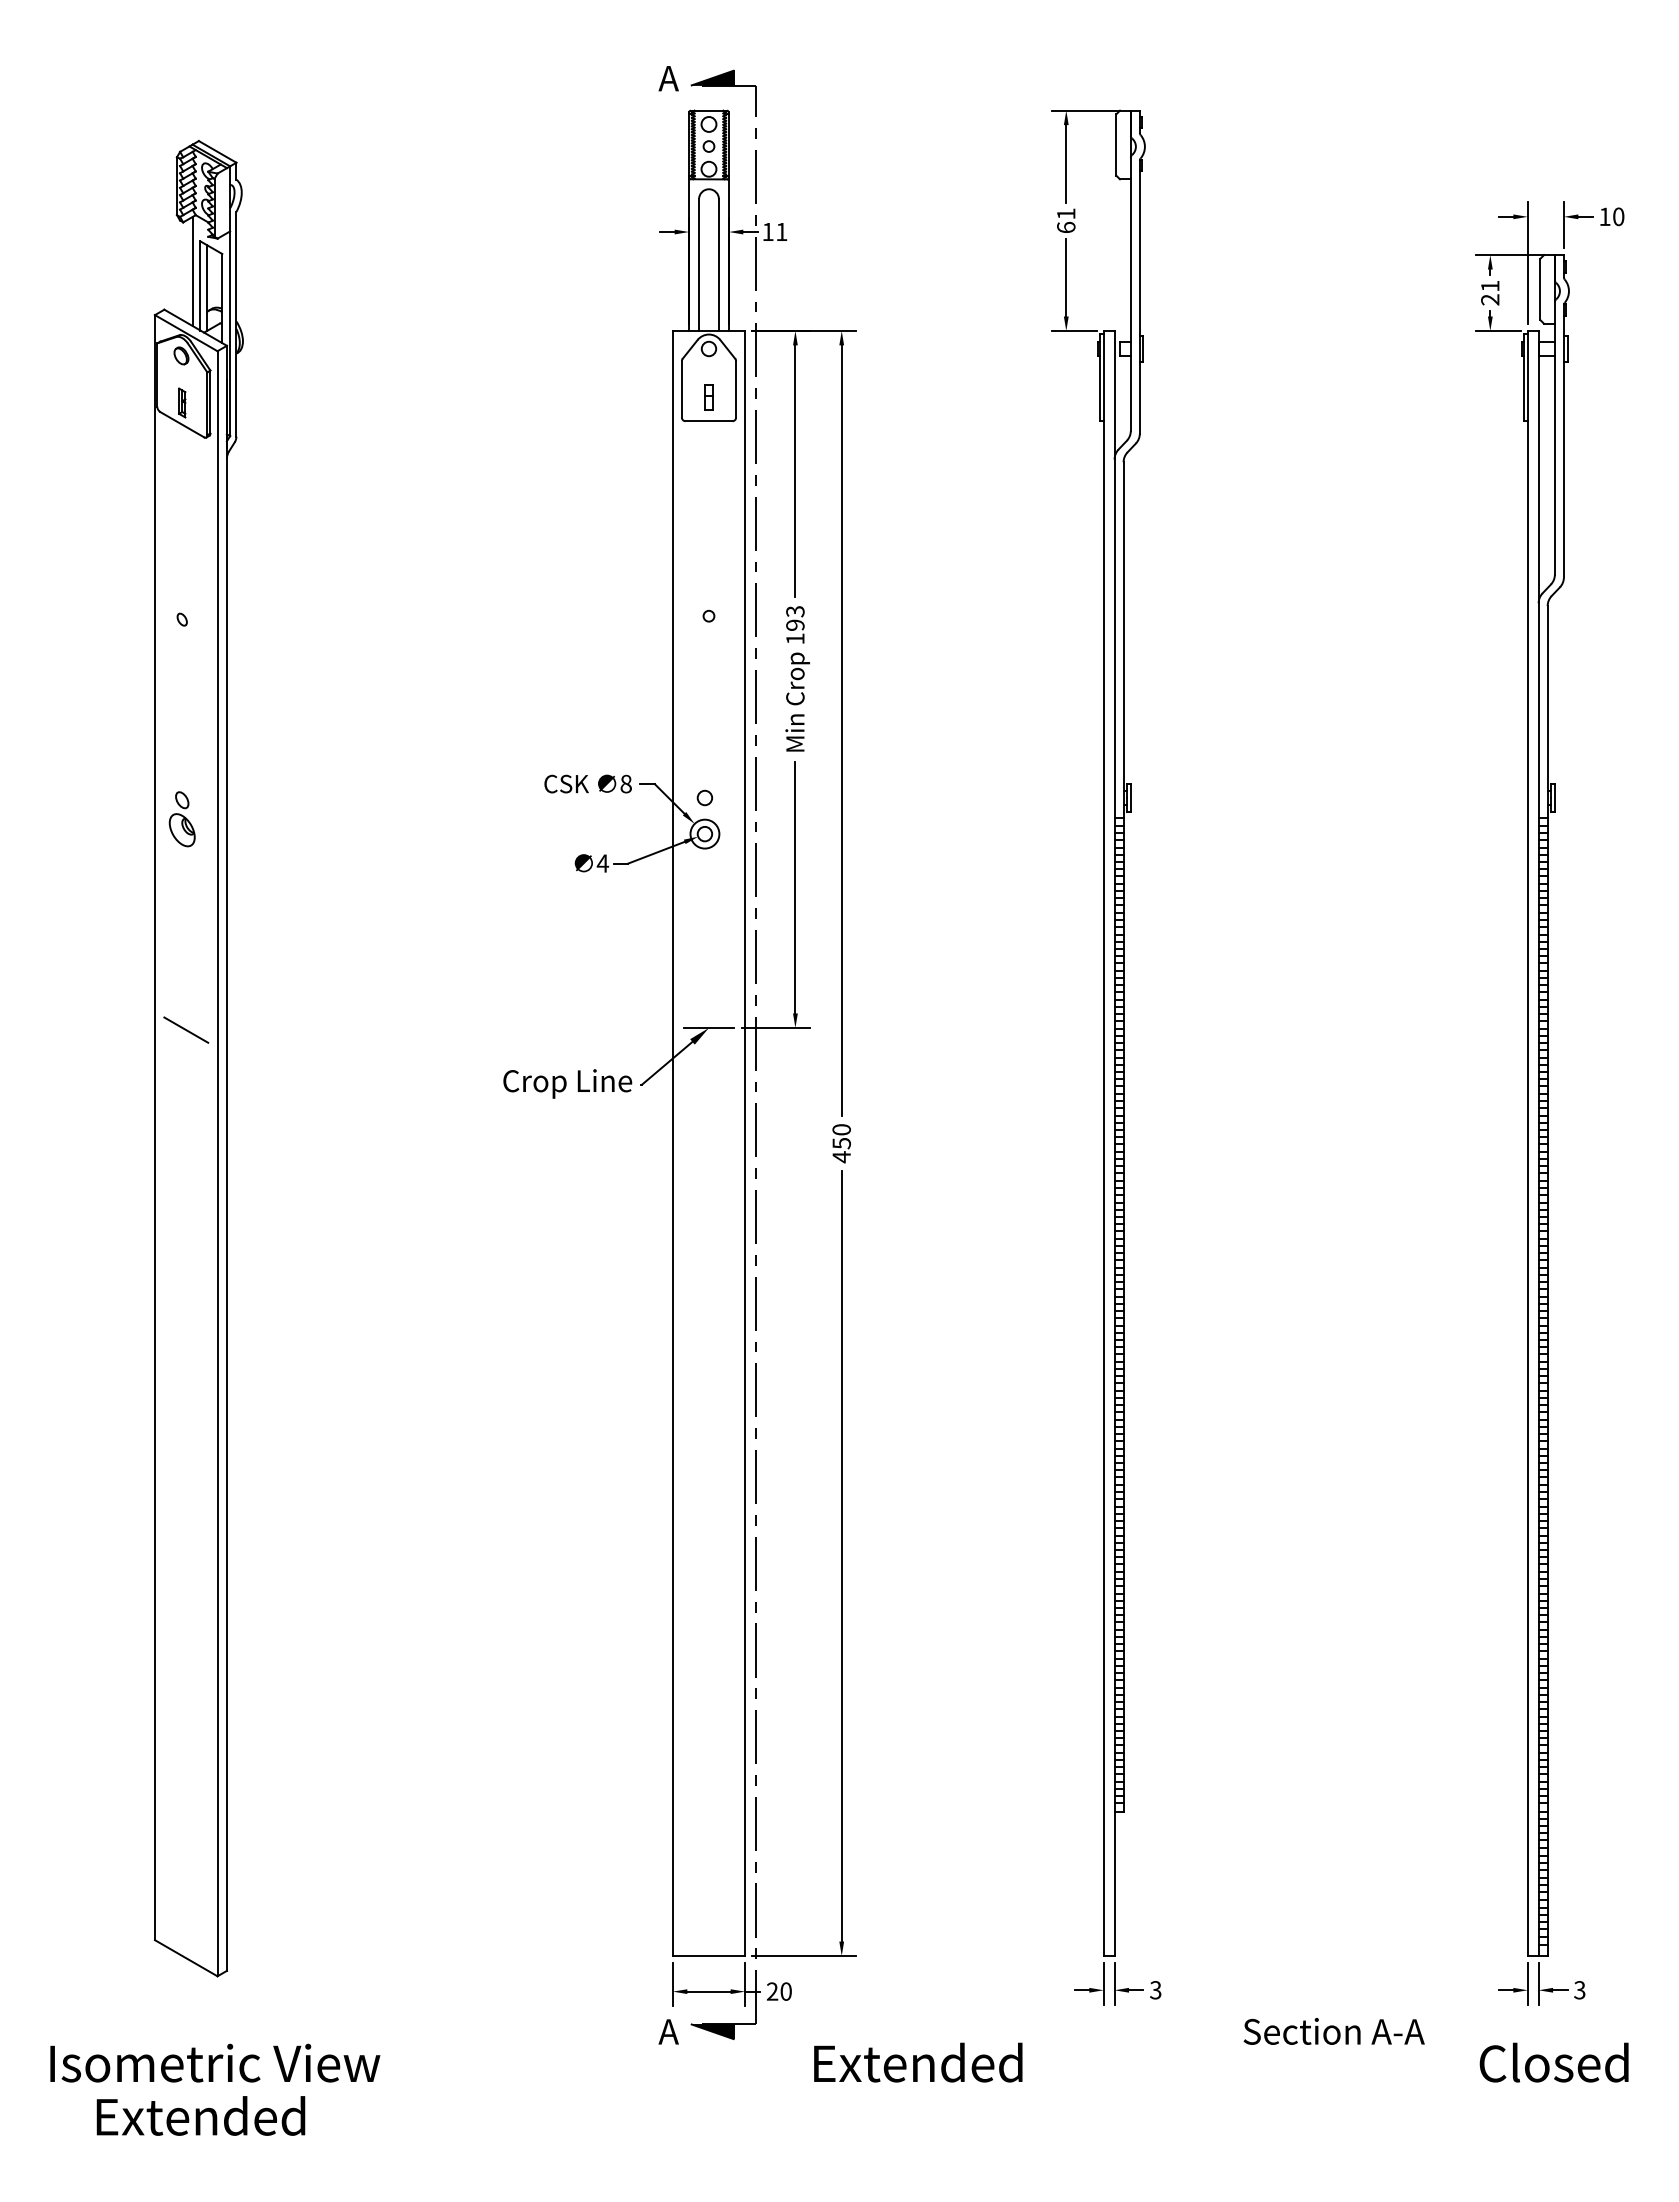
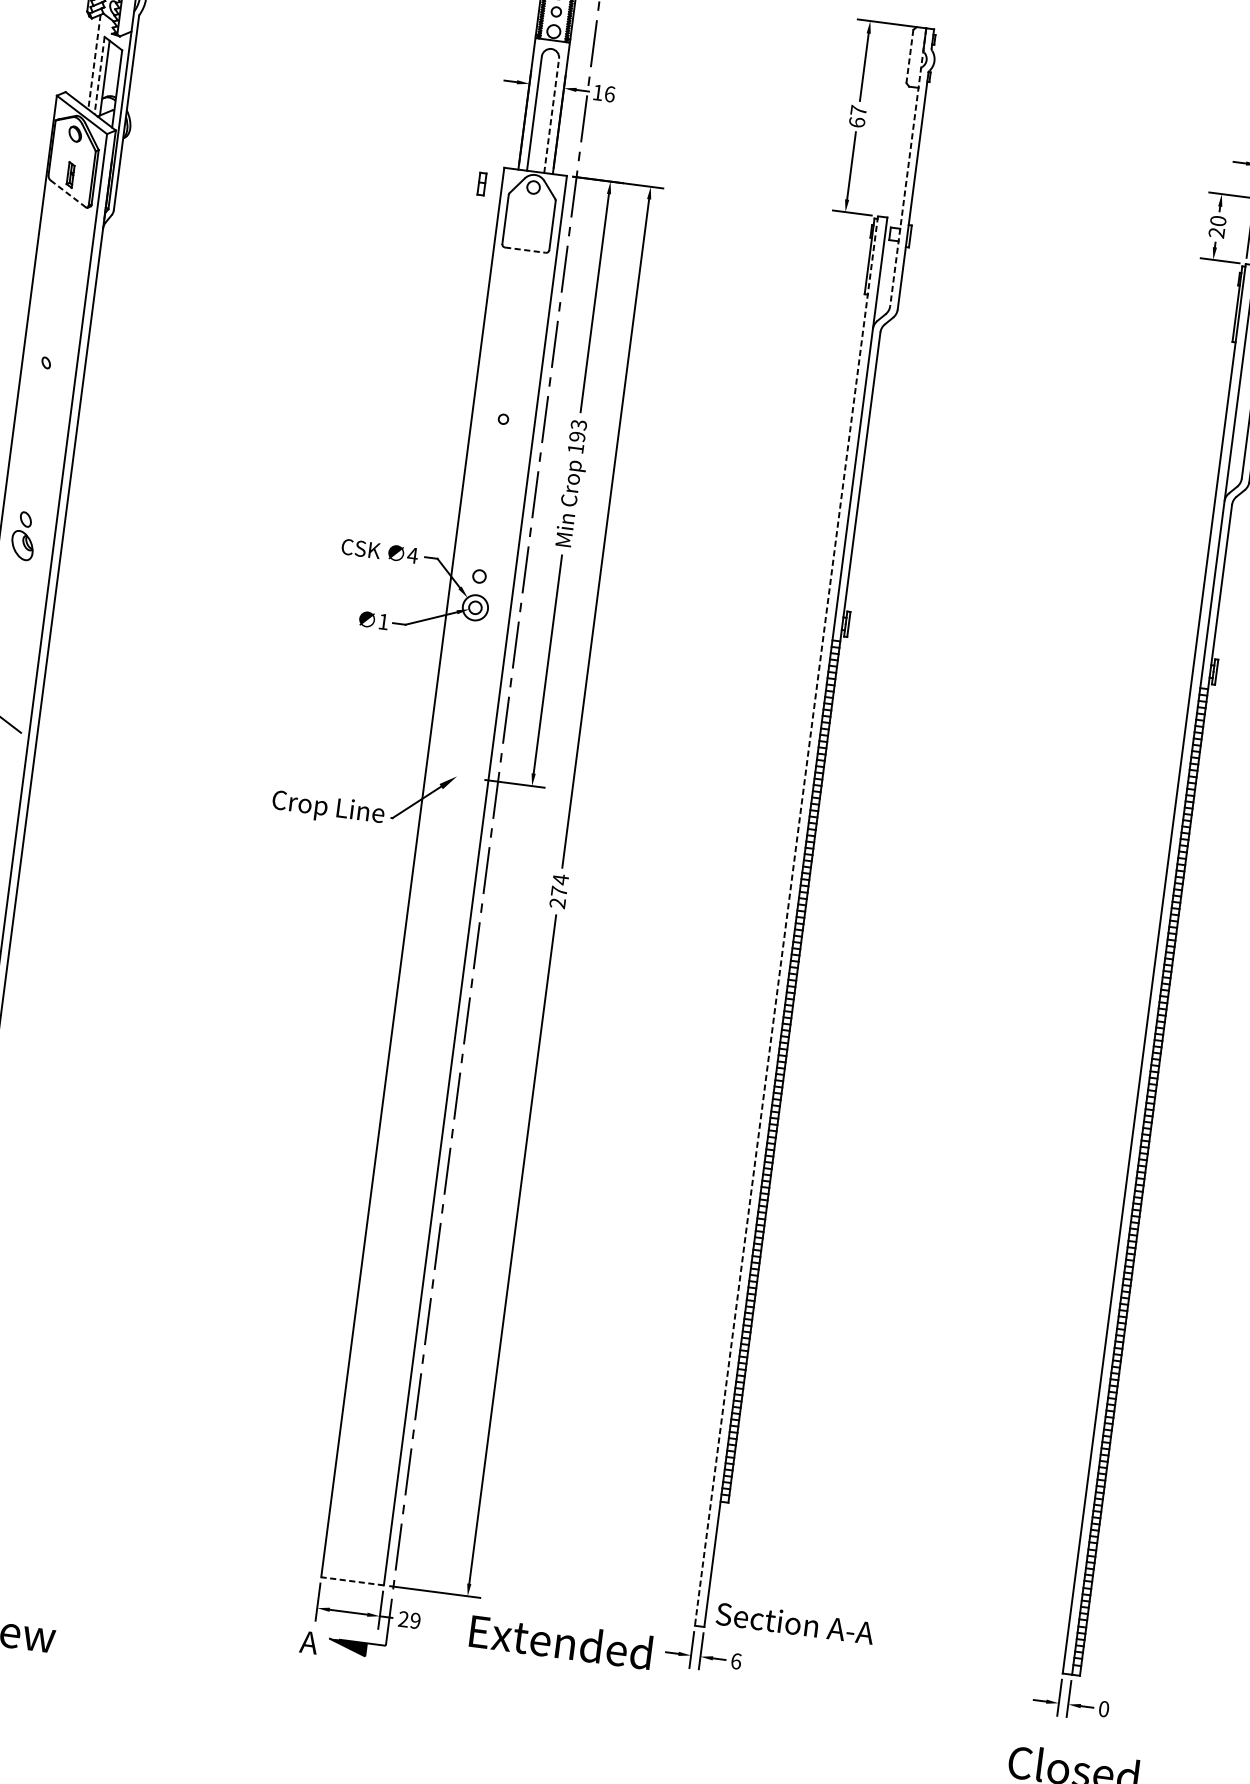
line: (1116, 145) -> (909, 56), solid -> dashed
text: (1066, 213) -> (858, 110), 61 -> 67
text: (781, 231) -> (609, 93), 11 -> 16
line: (718, 265) -> (551, 116), solid -> dashed
line: (192, 271) -> (94, 62), solid -> dashed
line: (1130, 271) -> (907, 167), solid -> dashed
line: (200, 285) -> (99, 75), solid -> dashed
text: (1490, 285) -> (1218, 220), 21 -> 20
part: (708, 397) -> (481, 183), moved
line: (709, 421) -> (525, 250), solid -> dashed
line: (182, 424) -> (68, 193), solid -> dashed
text: (626, 783) -> (413, 555), 8 -> 4
text: (602, 863) -> (383, 621), 4 -> 1
line: (708, 1027) -> (456, 775), removed
text: (841, 1143) -> (559, 891), 450 -> 274
line: (1103, 1143) -> (786, 921), solid -> dashed
line: (708, 1956) -> (352, 1581), solid -> dashed
text: (1155, 1990) -> (735, 1661), 3 -> 6
text: (1579, 1990) -> (1103, 1709), 3 -> 0
text: (785, 1991) -> (414, 1620), 20 -> 29
text: (1333, 2031) -> (794, 1623), moved
text: (918, 2062) -> (561, 1641), moved

